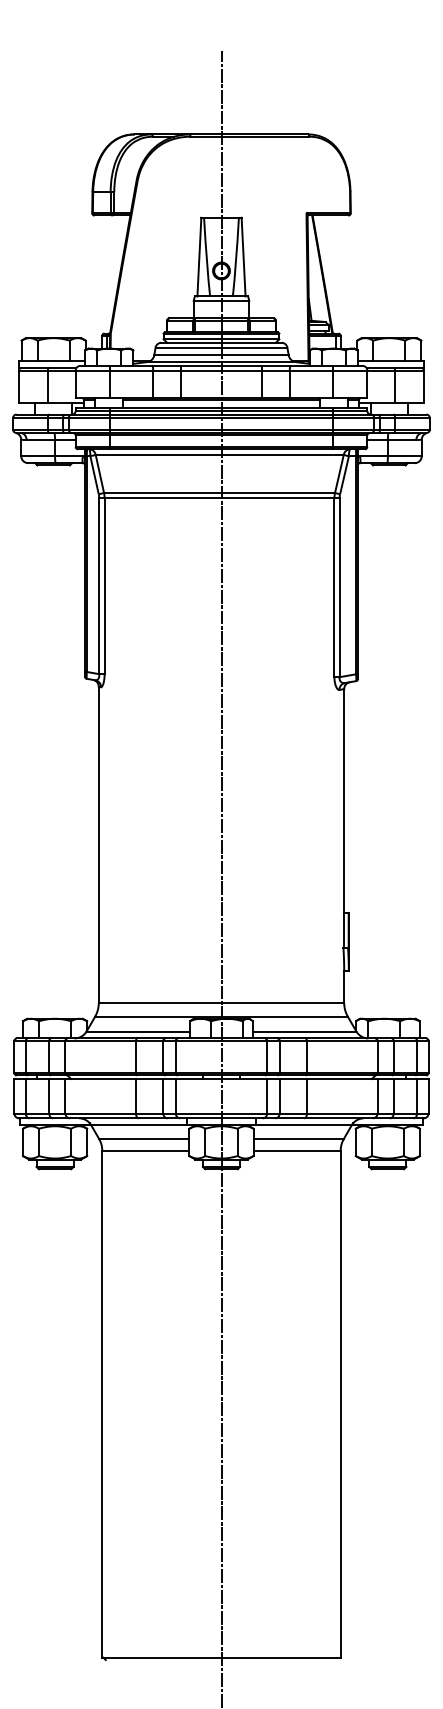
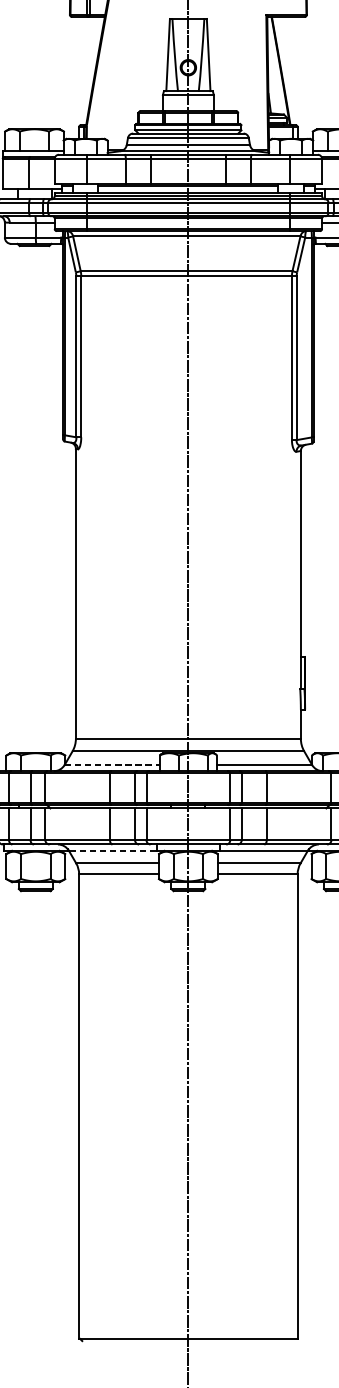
line: (138, 1031) -> (112, 764), solid -> dashed
line: (139, 1125) -> (113, 851), solid -> dashed

